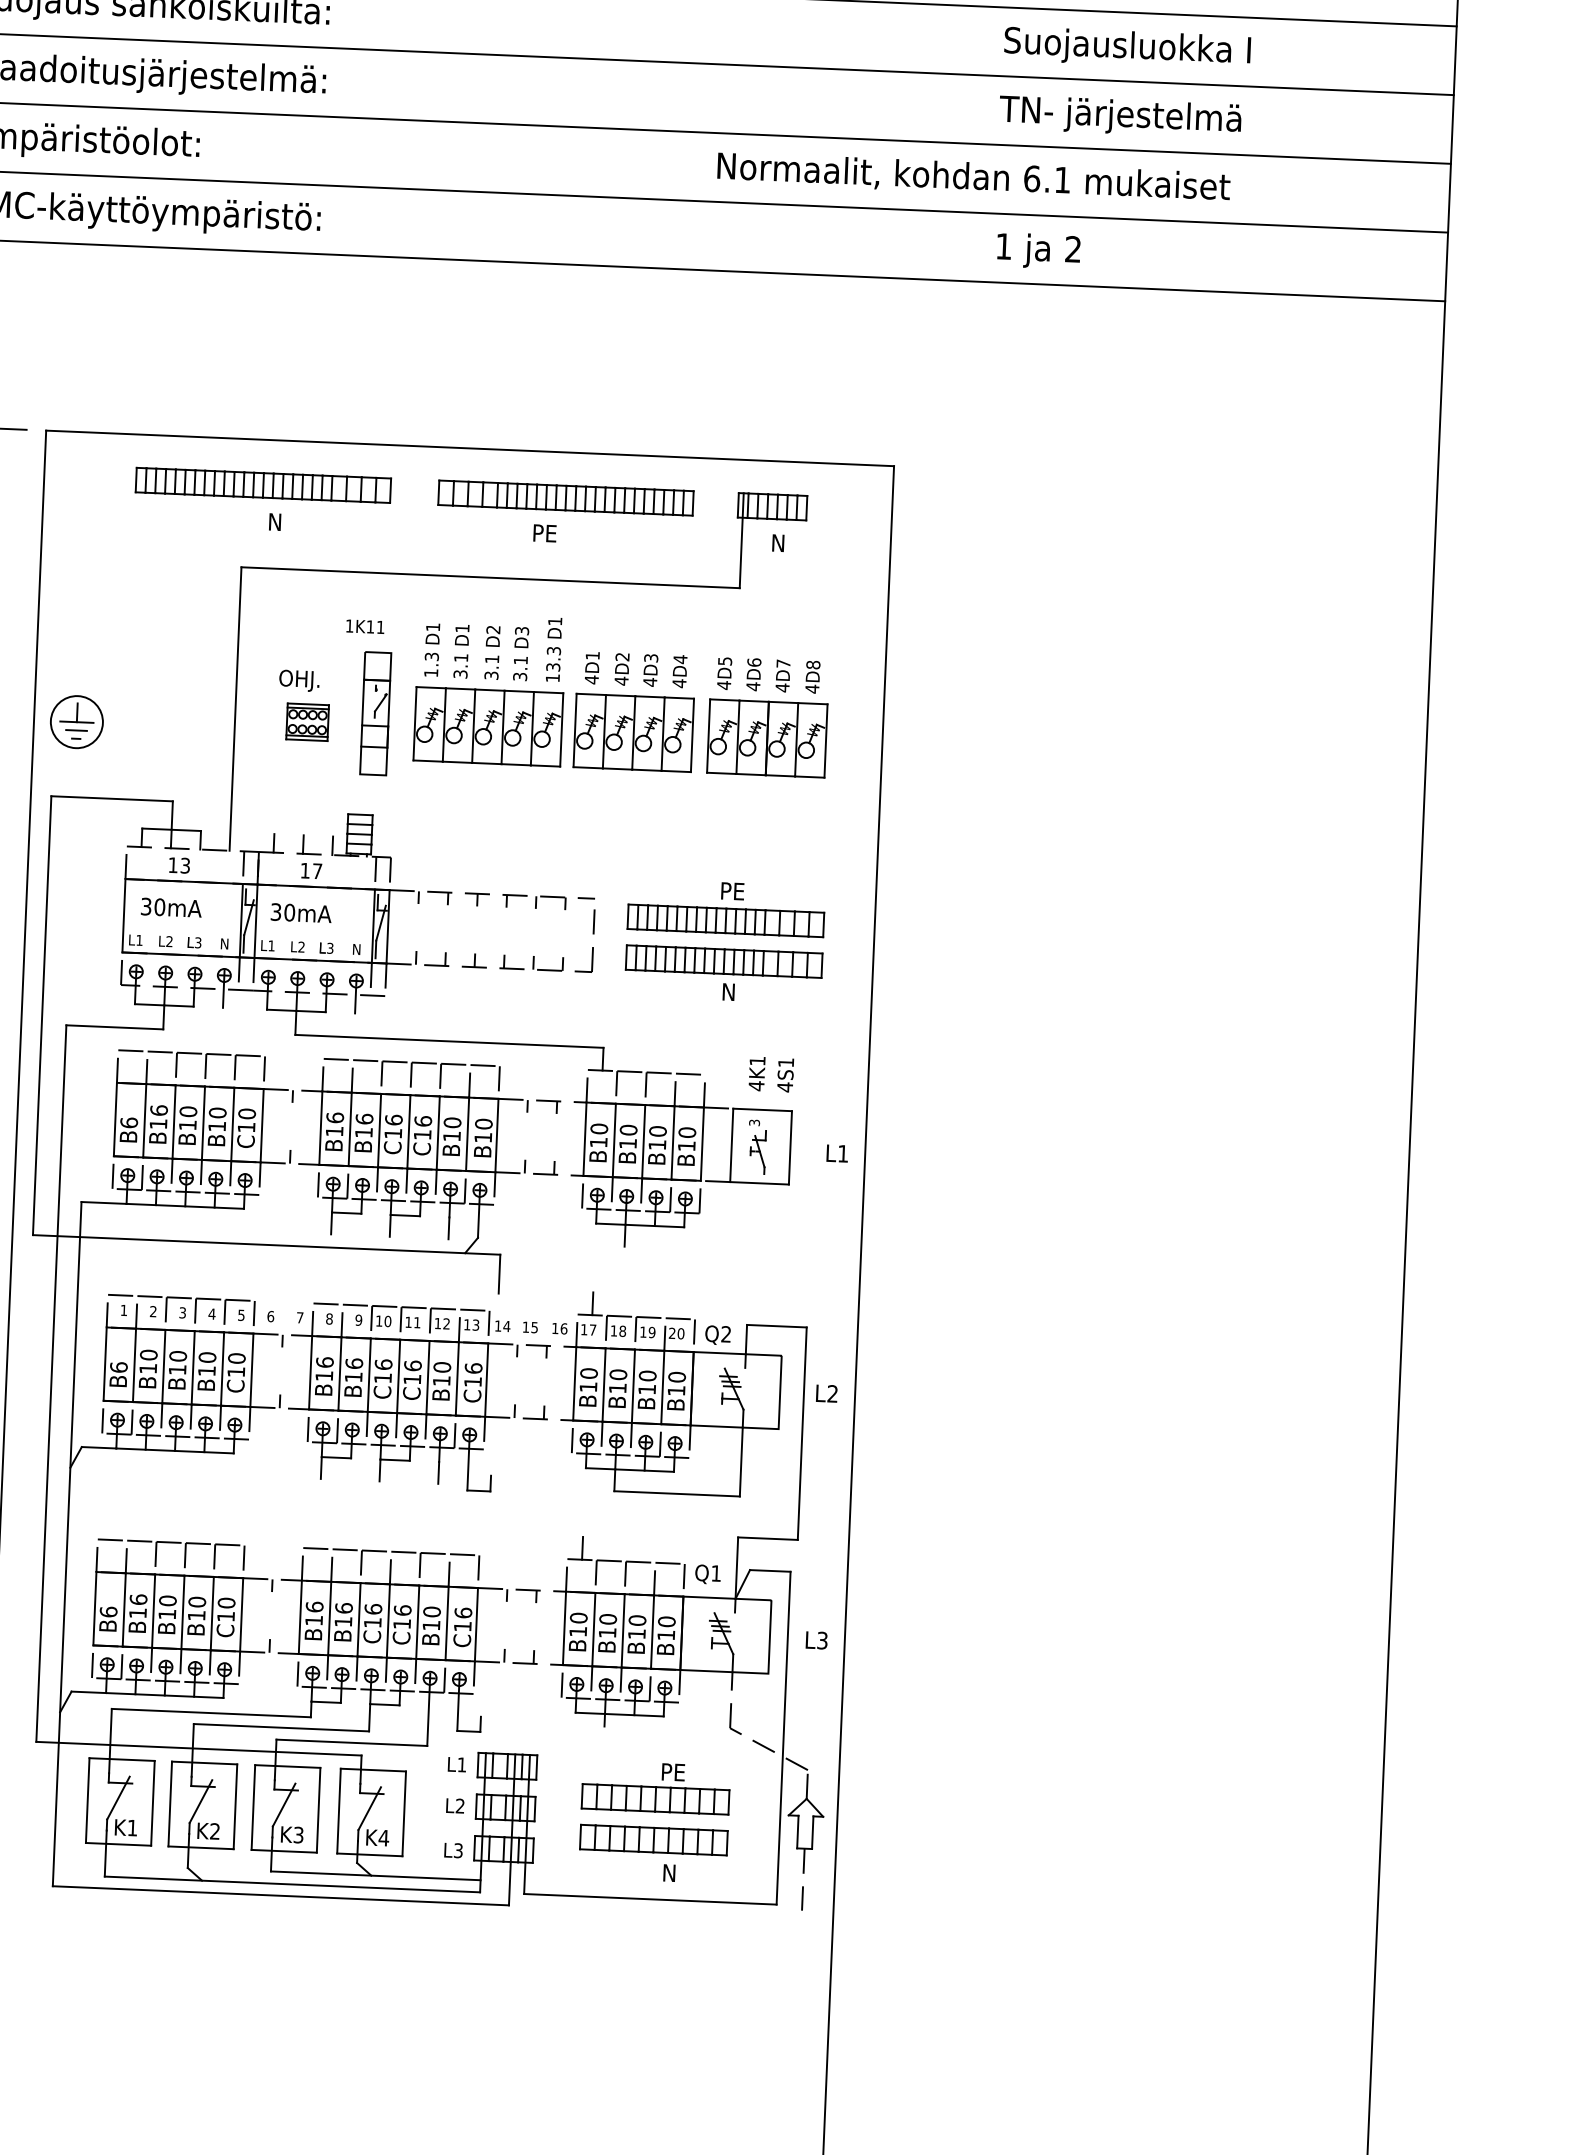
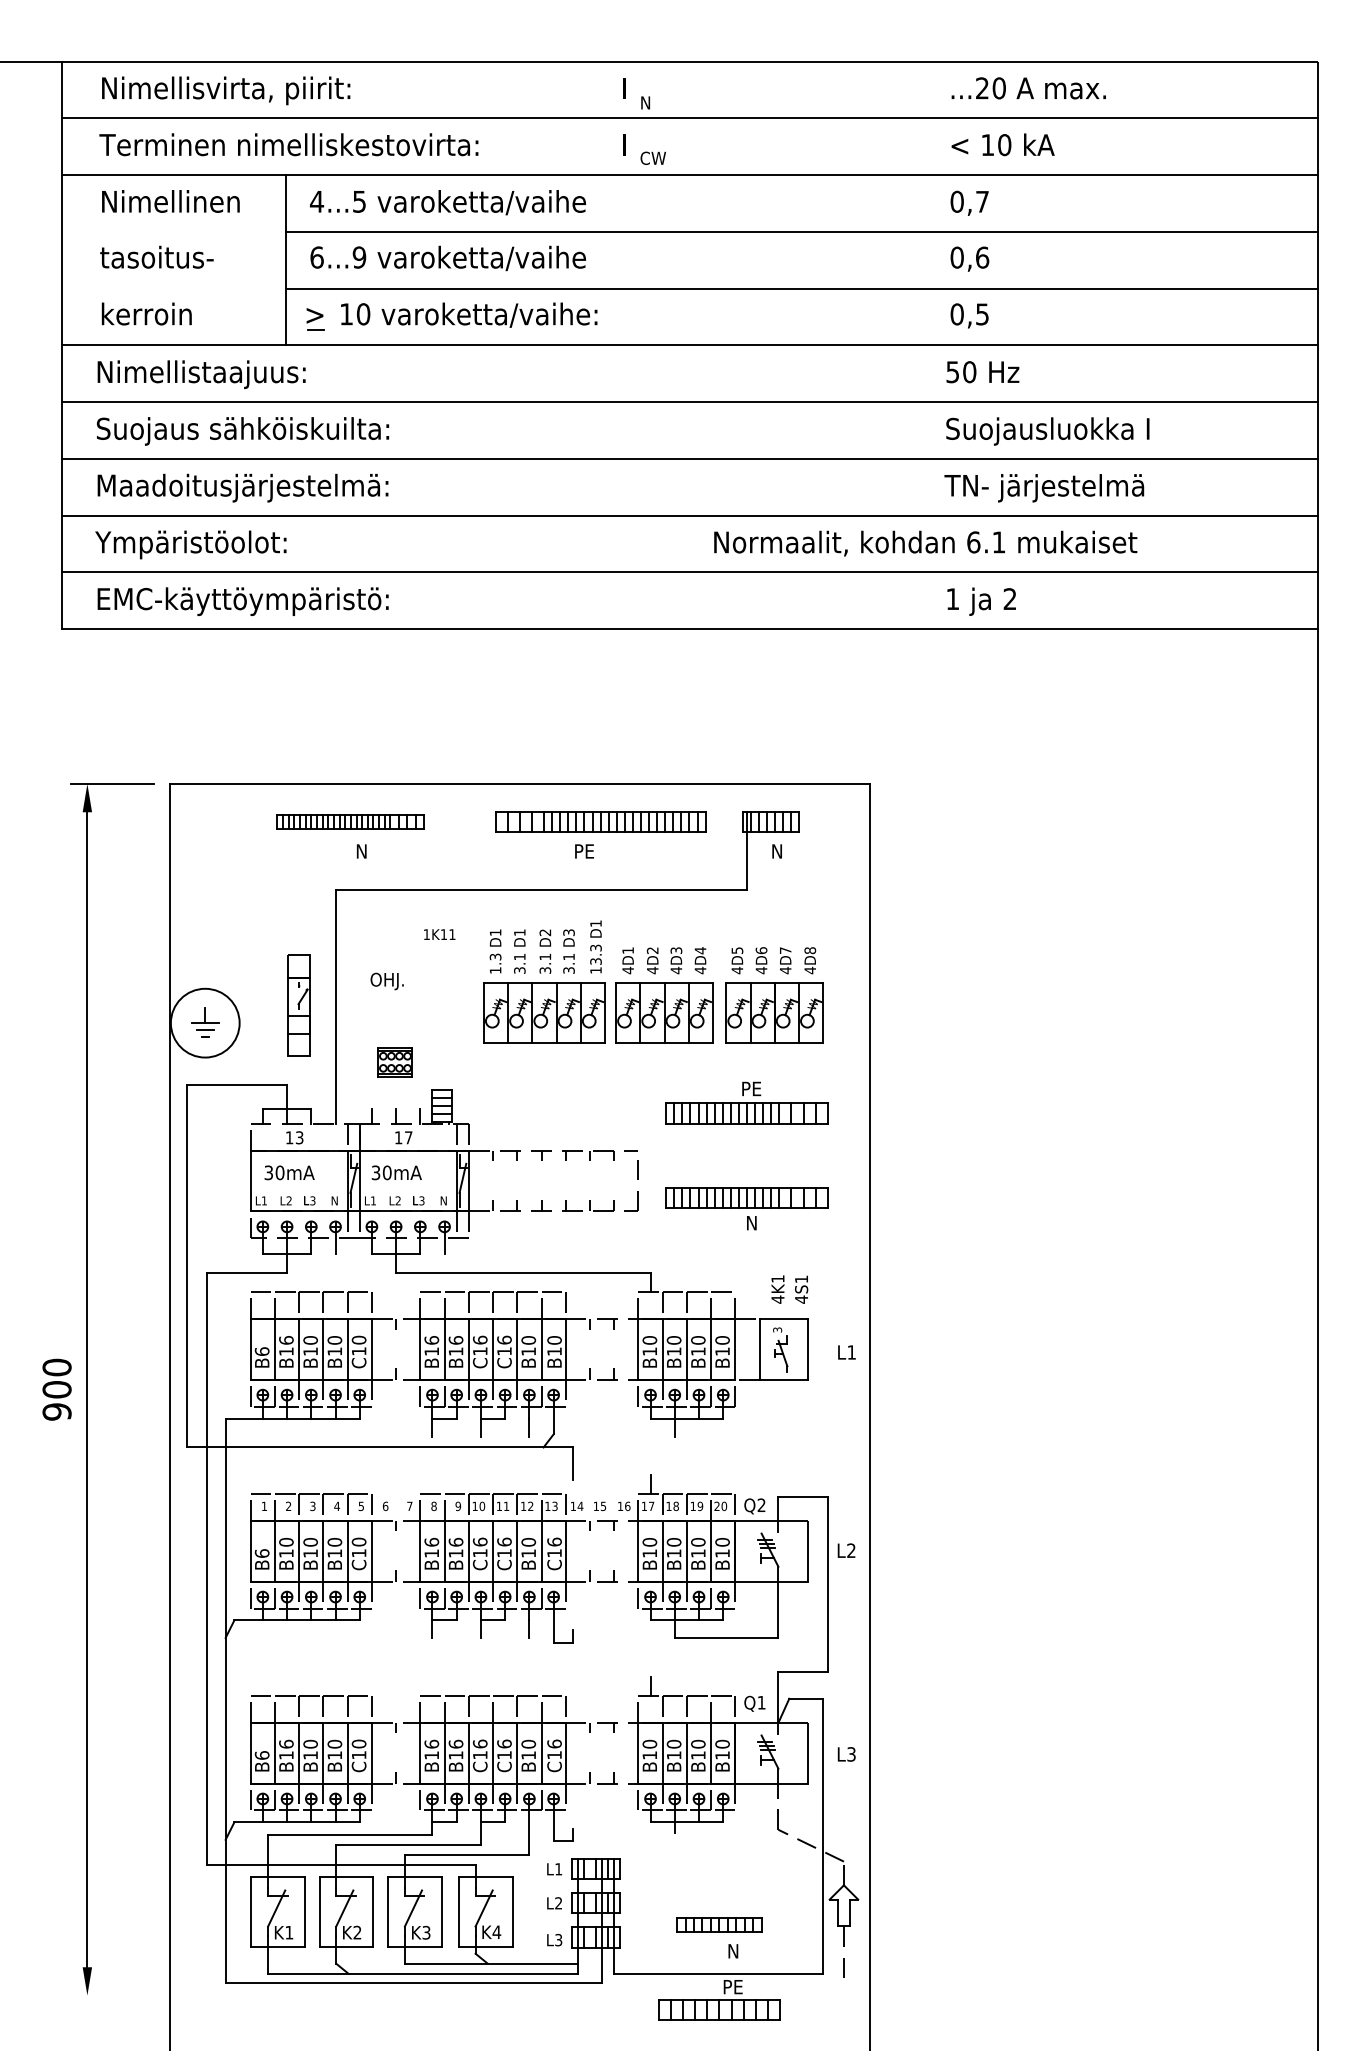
part: (263, 485) -> (350, 821), size x0.7
part: (374, 713) -> (298, 1005), moved
circle: (75, 721) -> (204, 1022), size x1.6
part: (306, 722) -> (394, 1062), moved
part: (725, 907) -> (746, 1102), moved
part: (656, 1787) -> (719, 2000), moved
part: (653, 1839) -> (719, 1924), size x0.7

